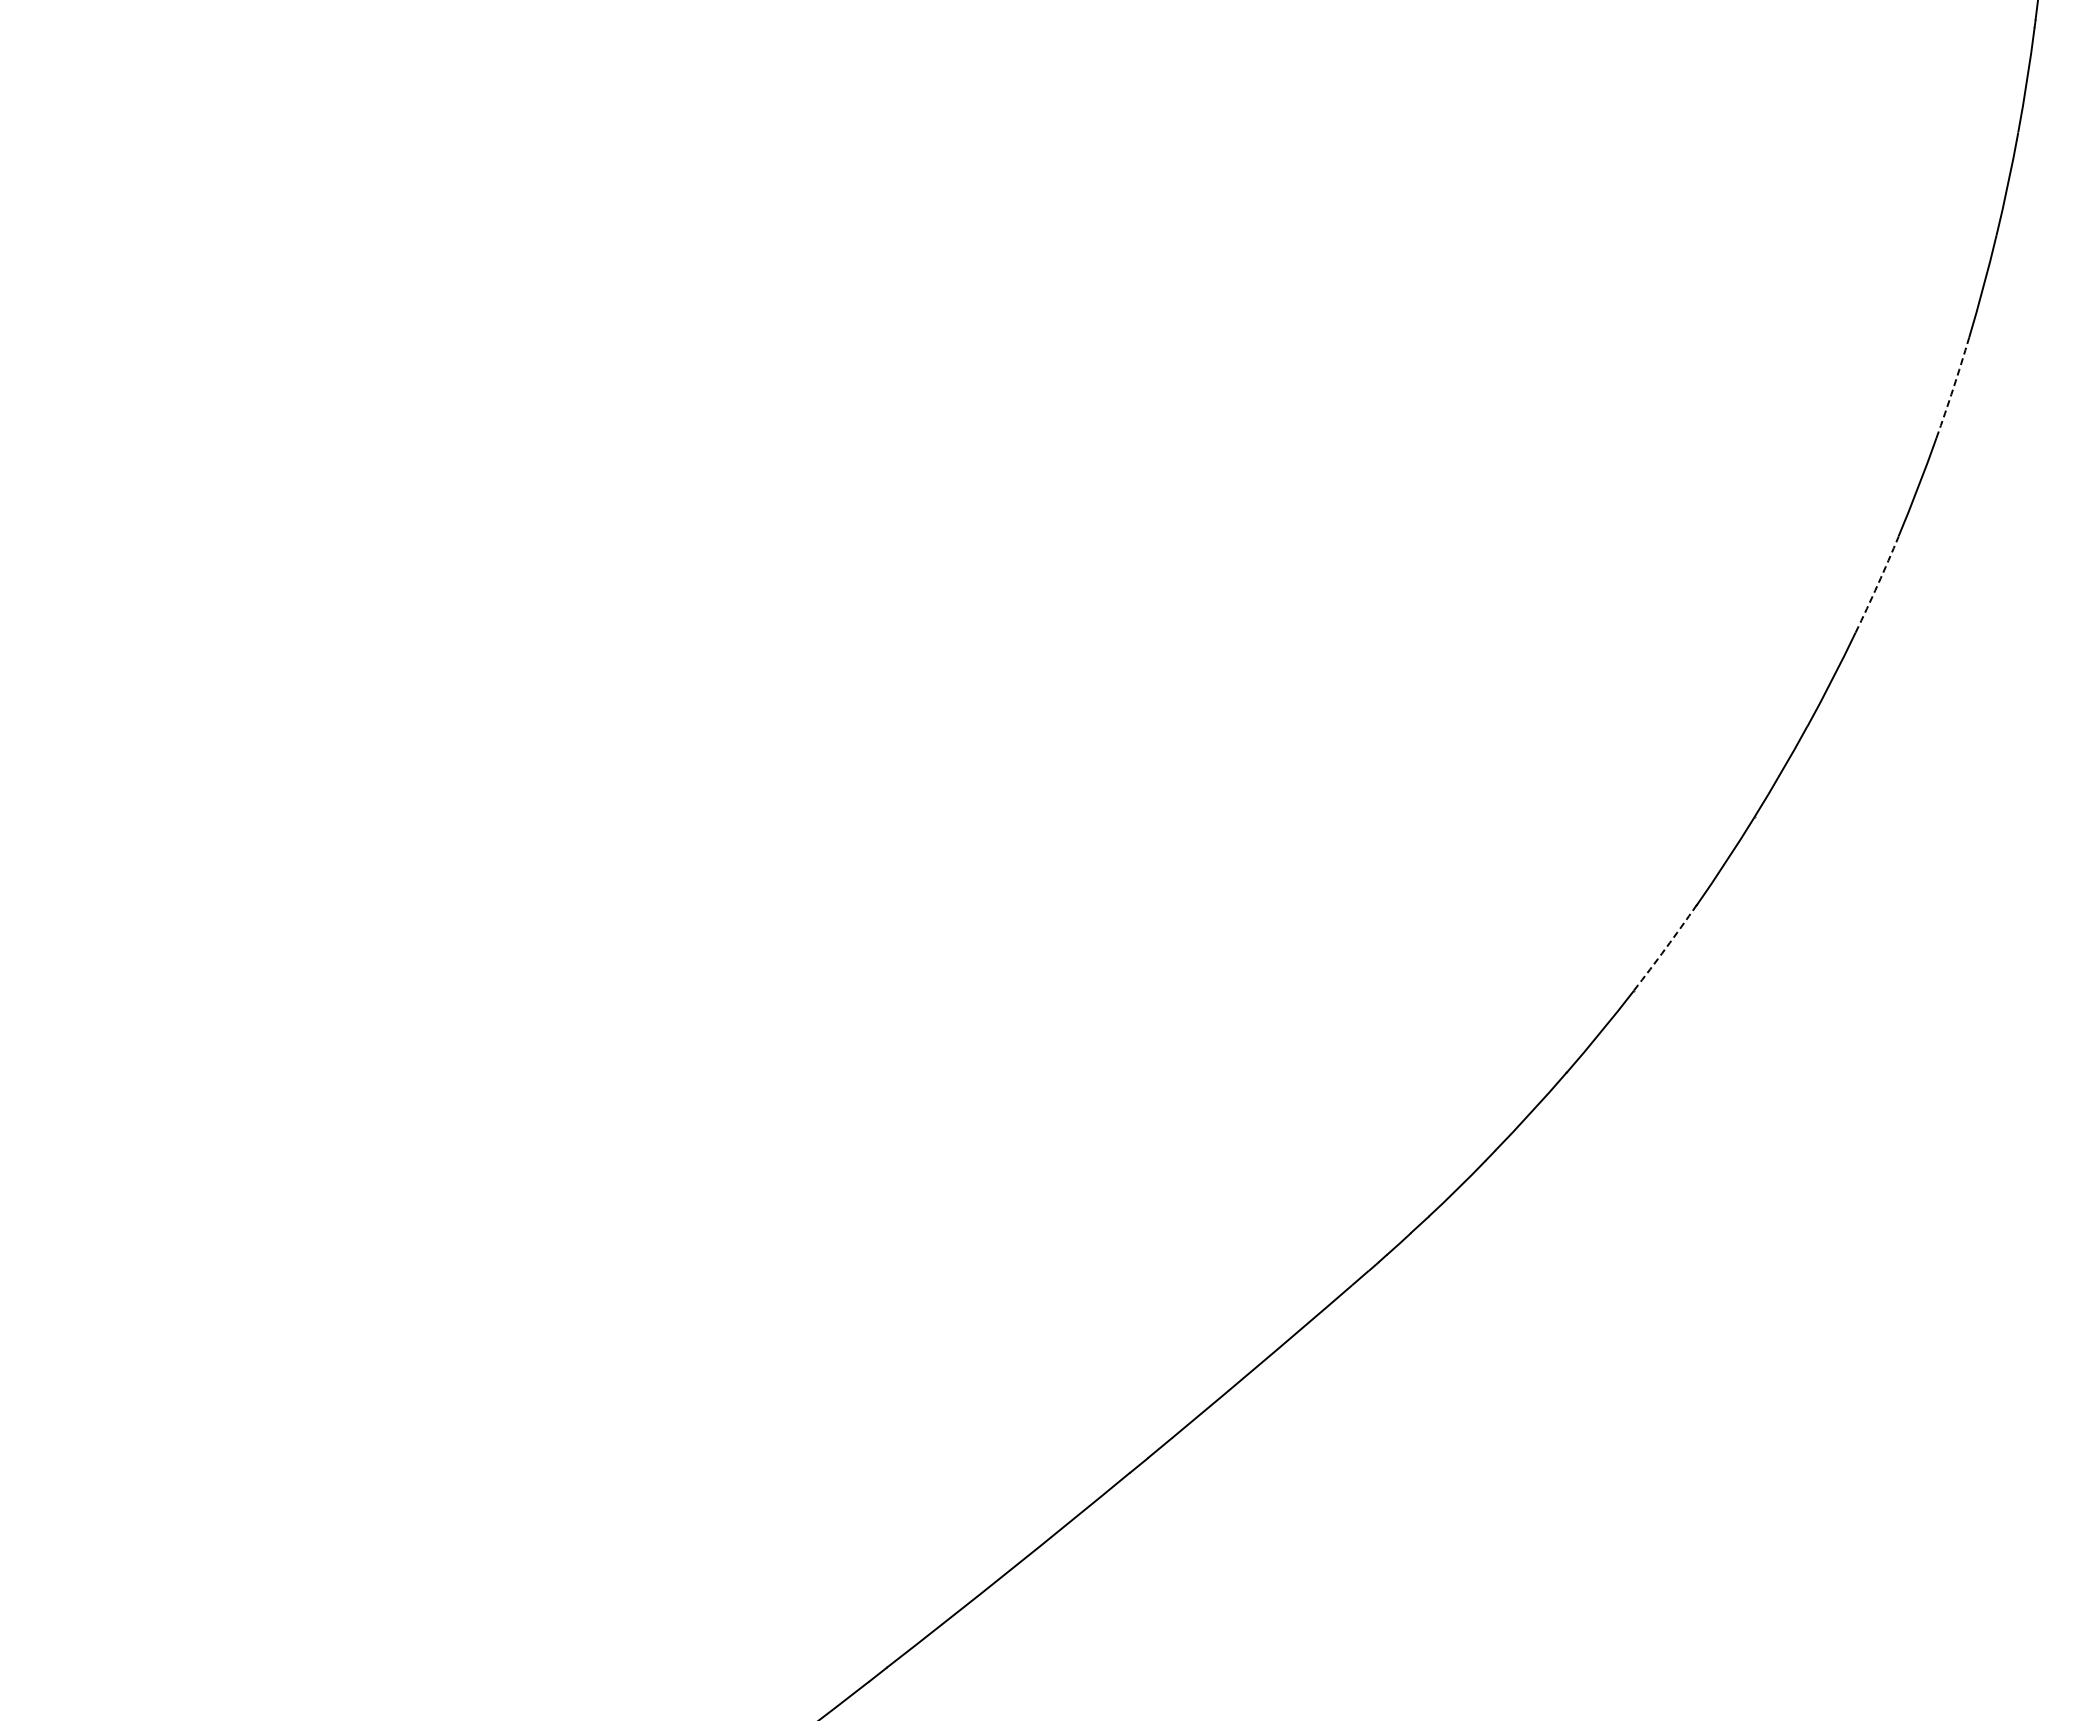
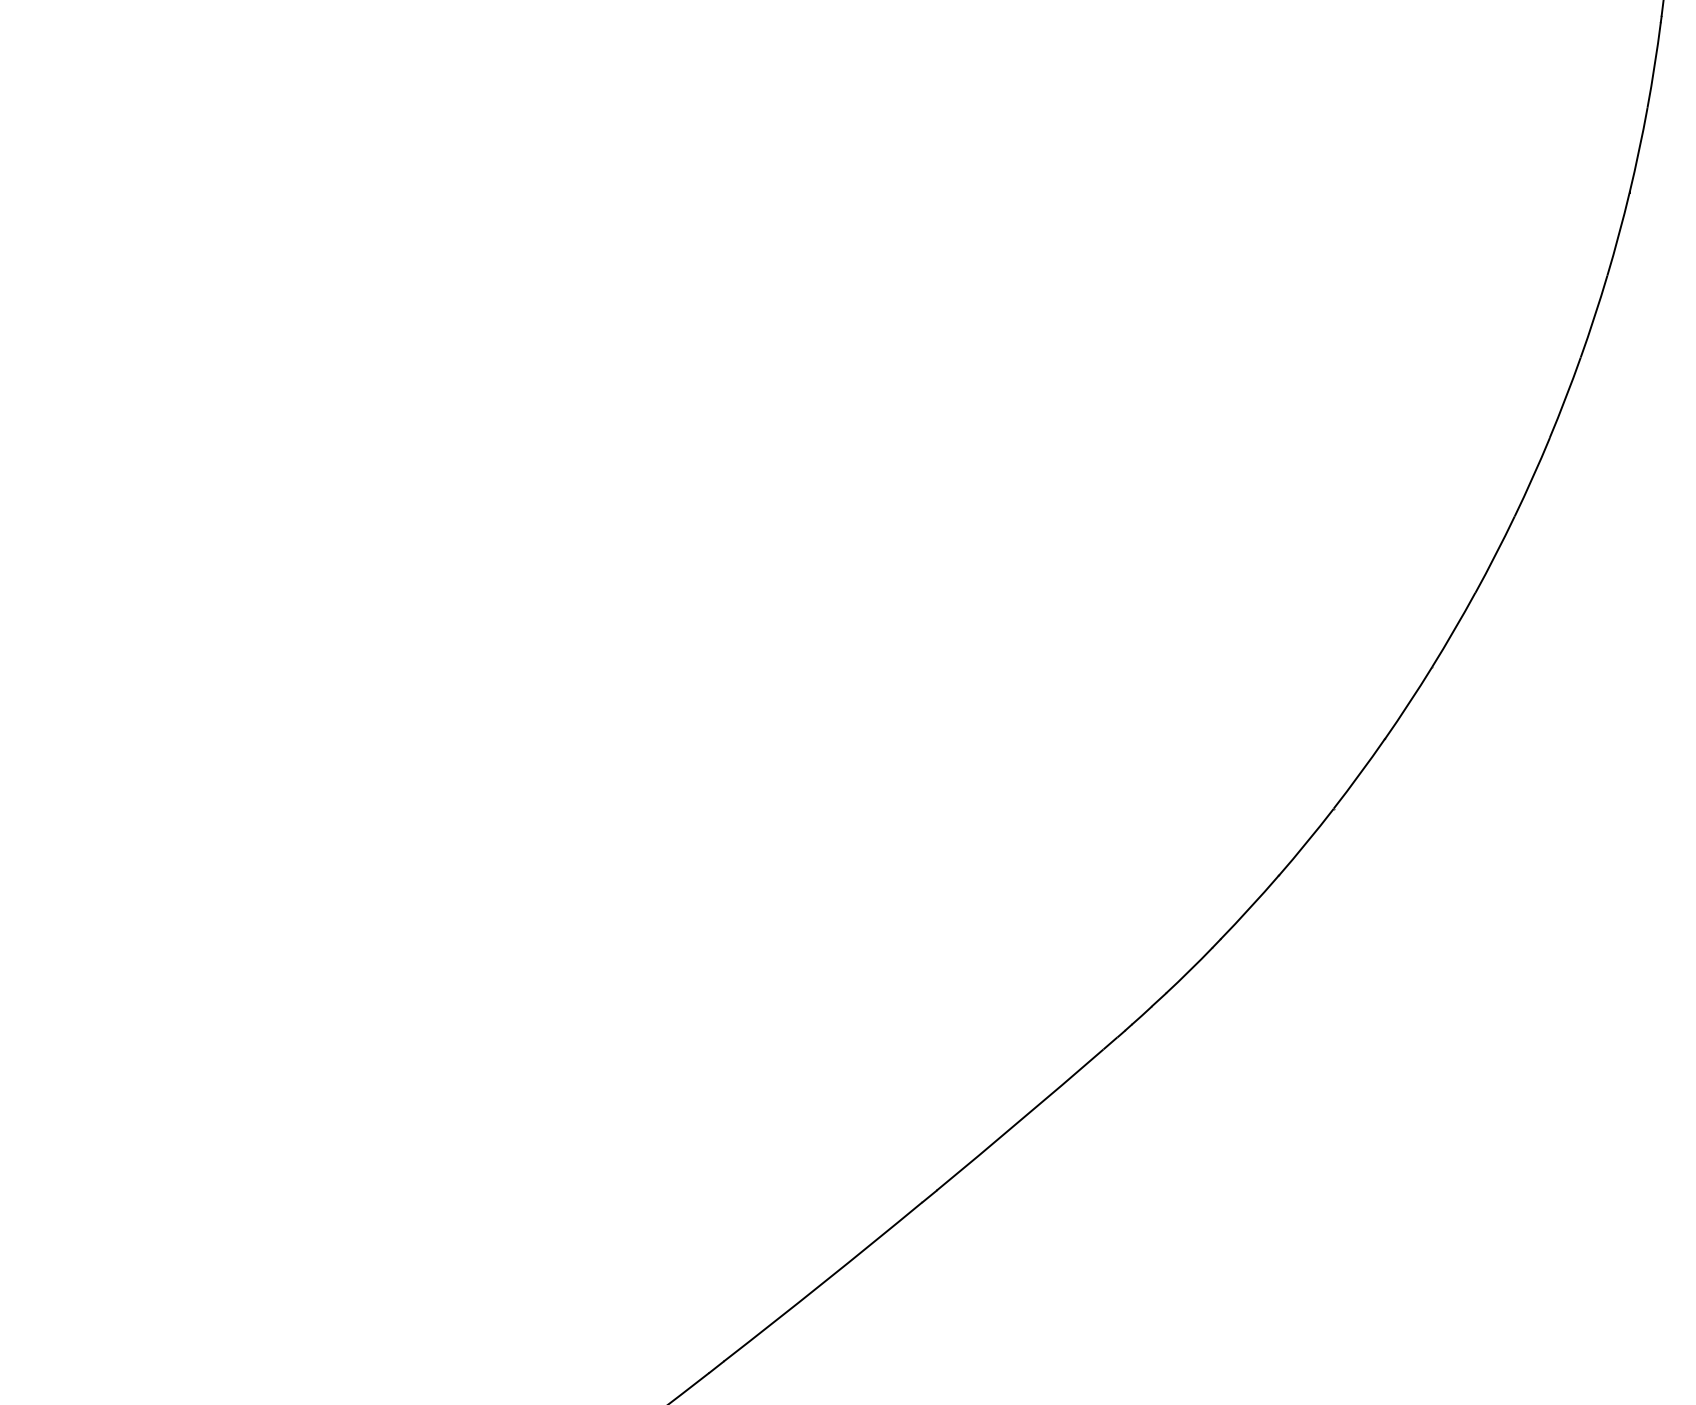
arc: (1953, 388) -> (1594, 317), dashed -> solid
arc: (1877, 584) -> (1532, 477), dashed -> solid
arc: (1665, 948) -> (1359, 774), dashed -> solid

